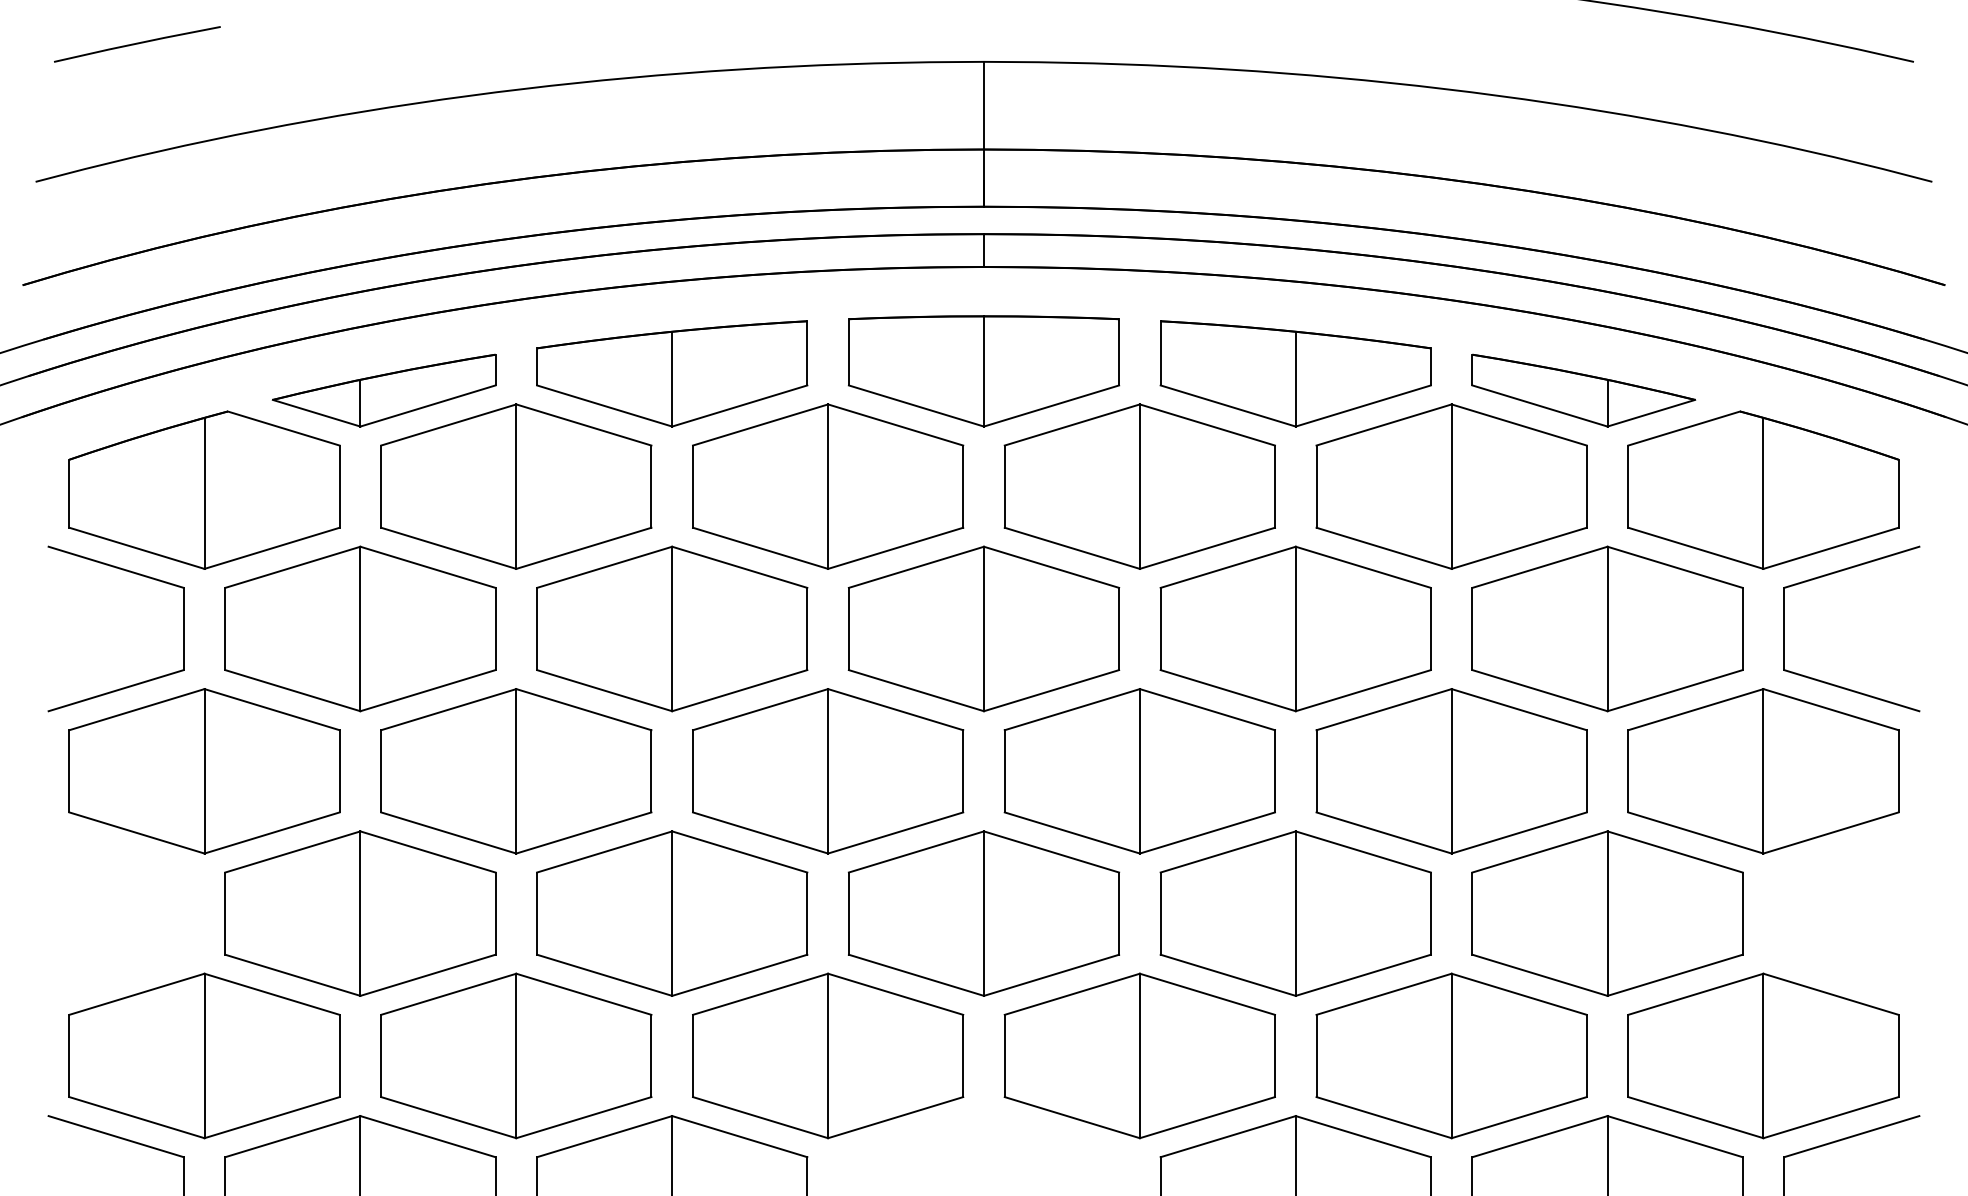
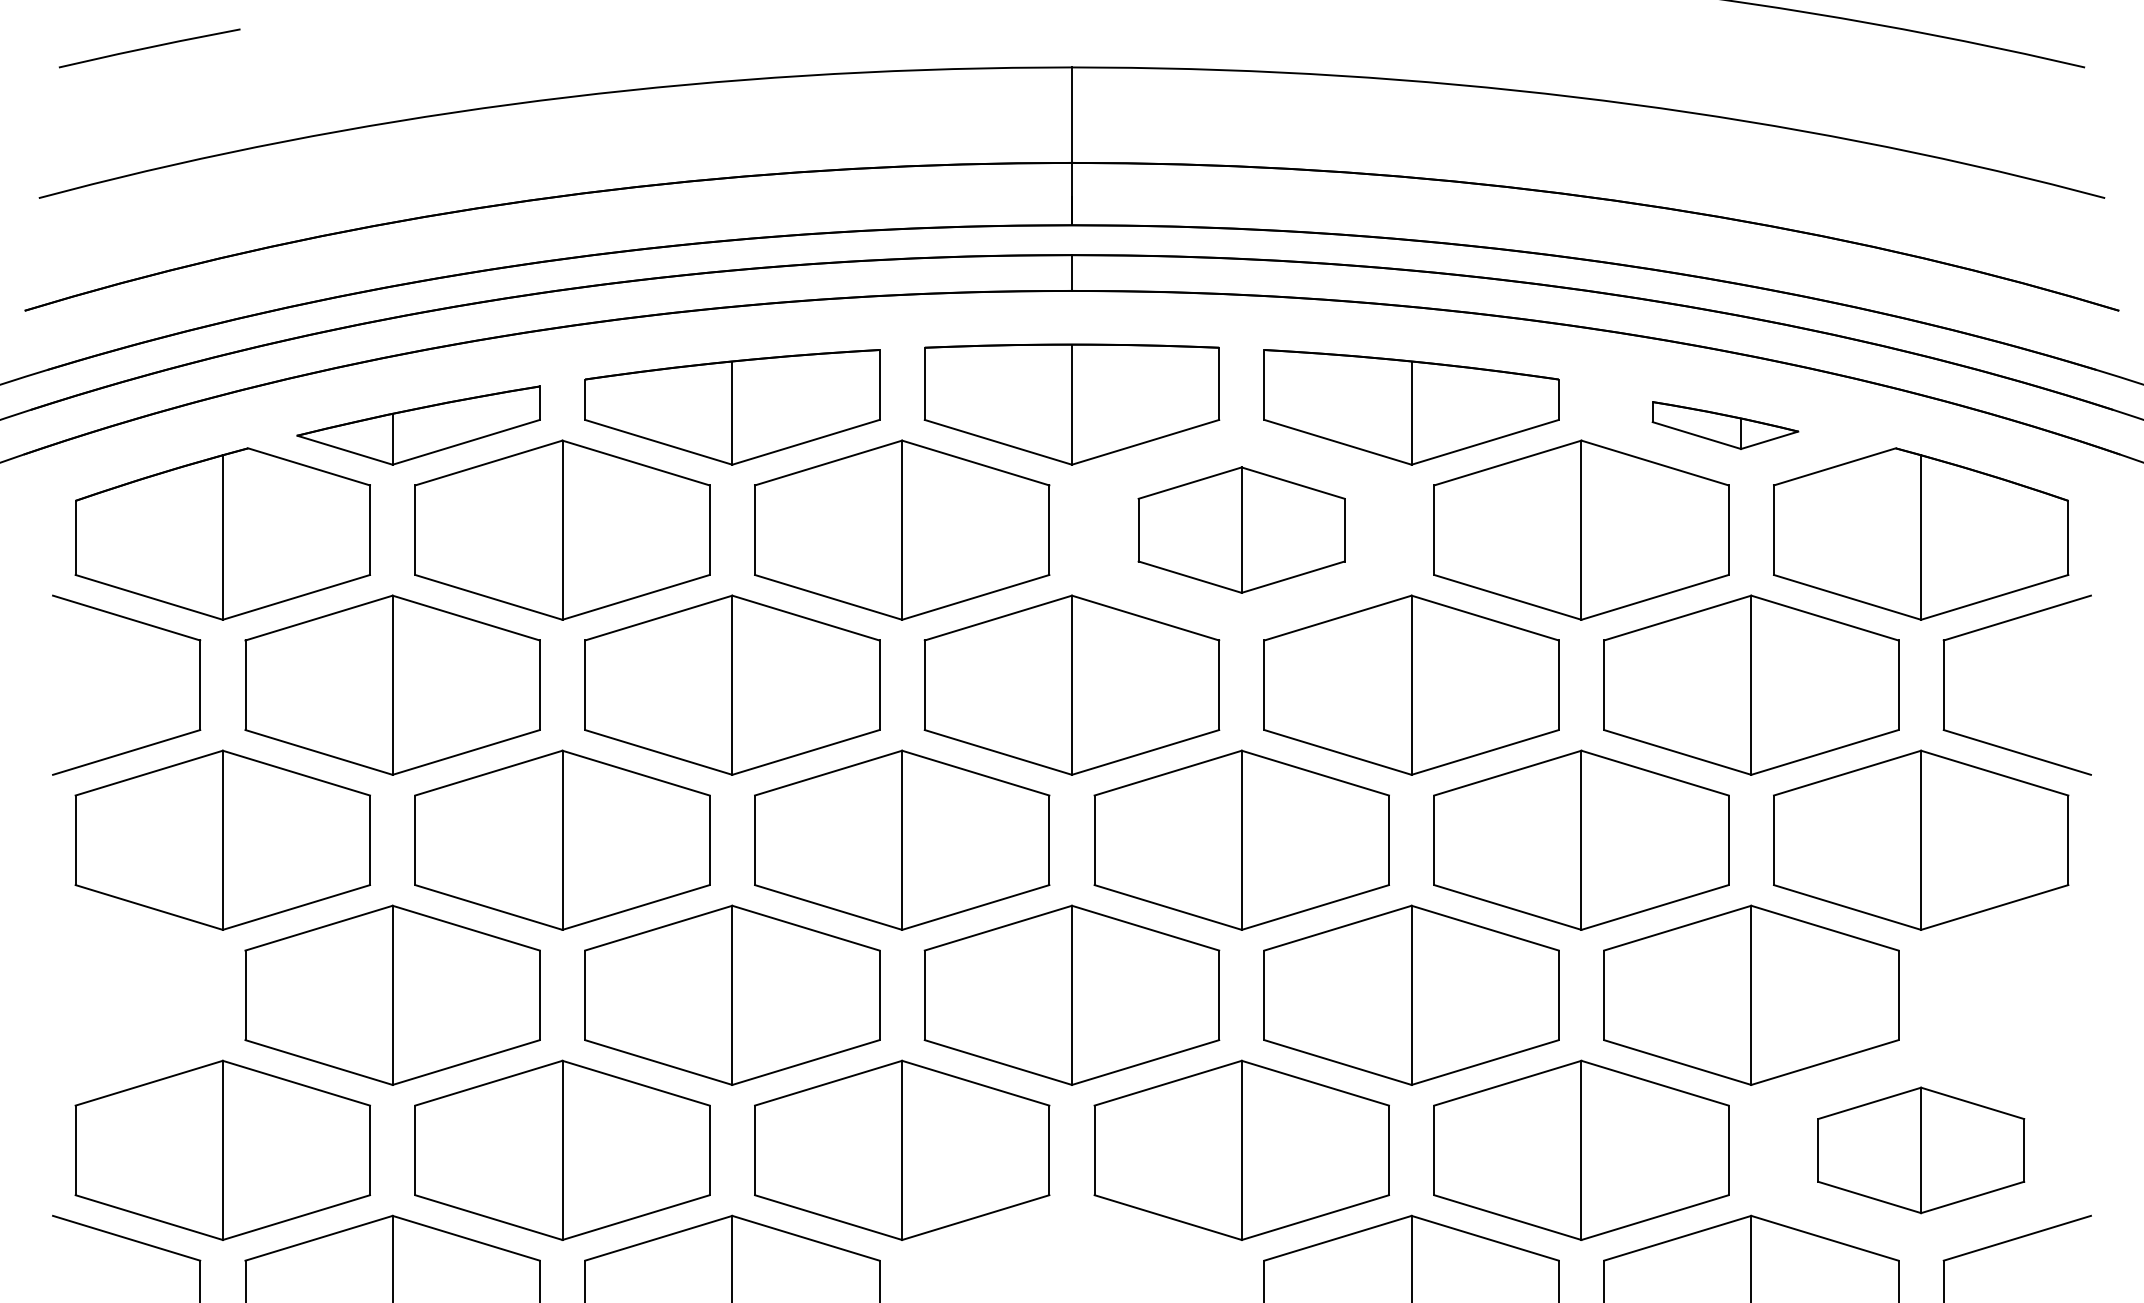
part: (1583, 390) -> (1725, 425), size x0.6
part: (1139, 486) -> (1241, 530), size x0.7
part: (1763, 1055) -> (1921, 1149), size x0.7

